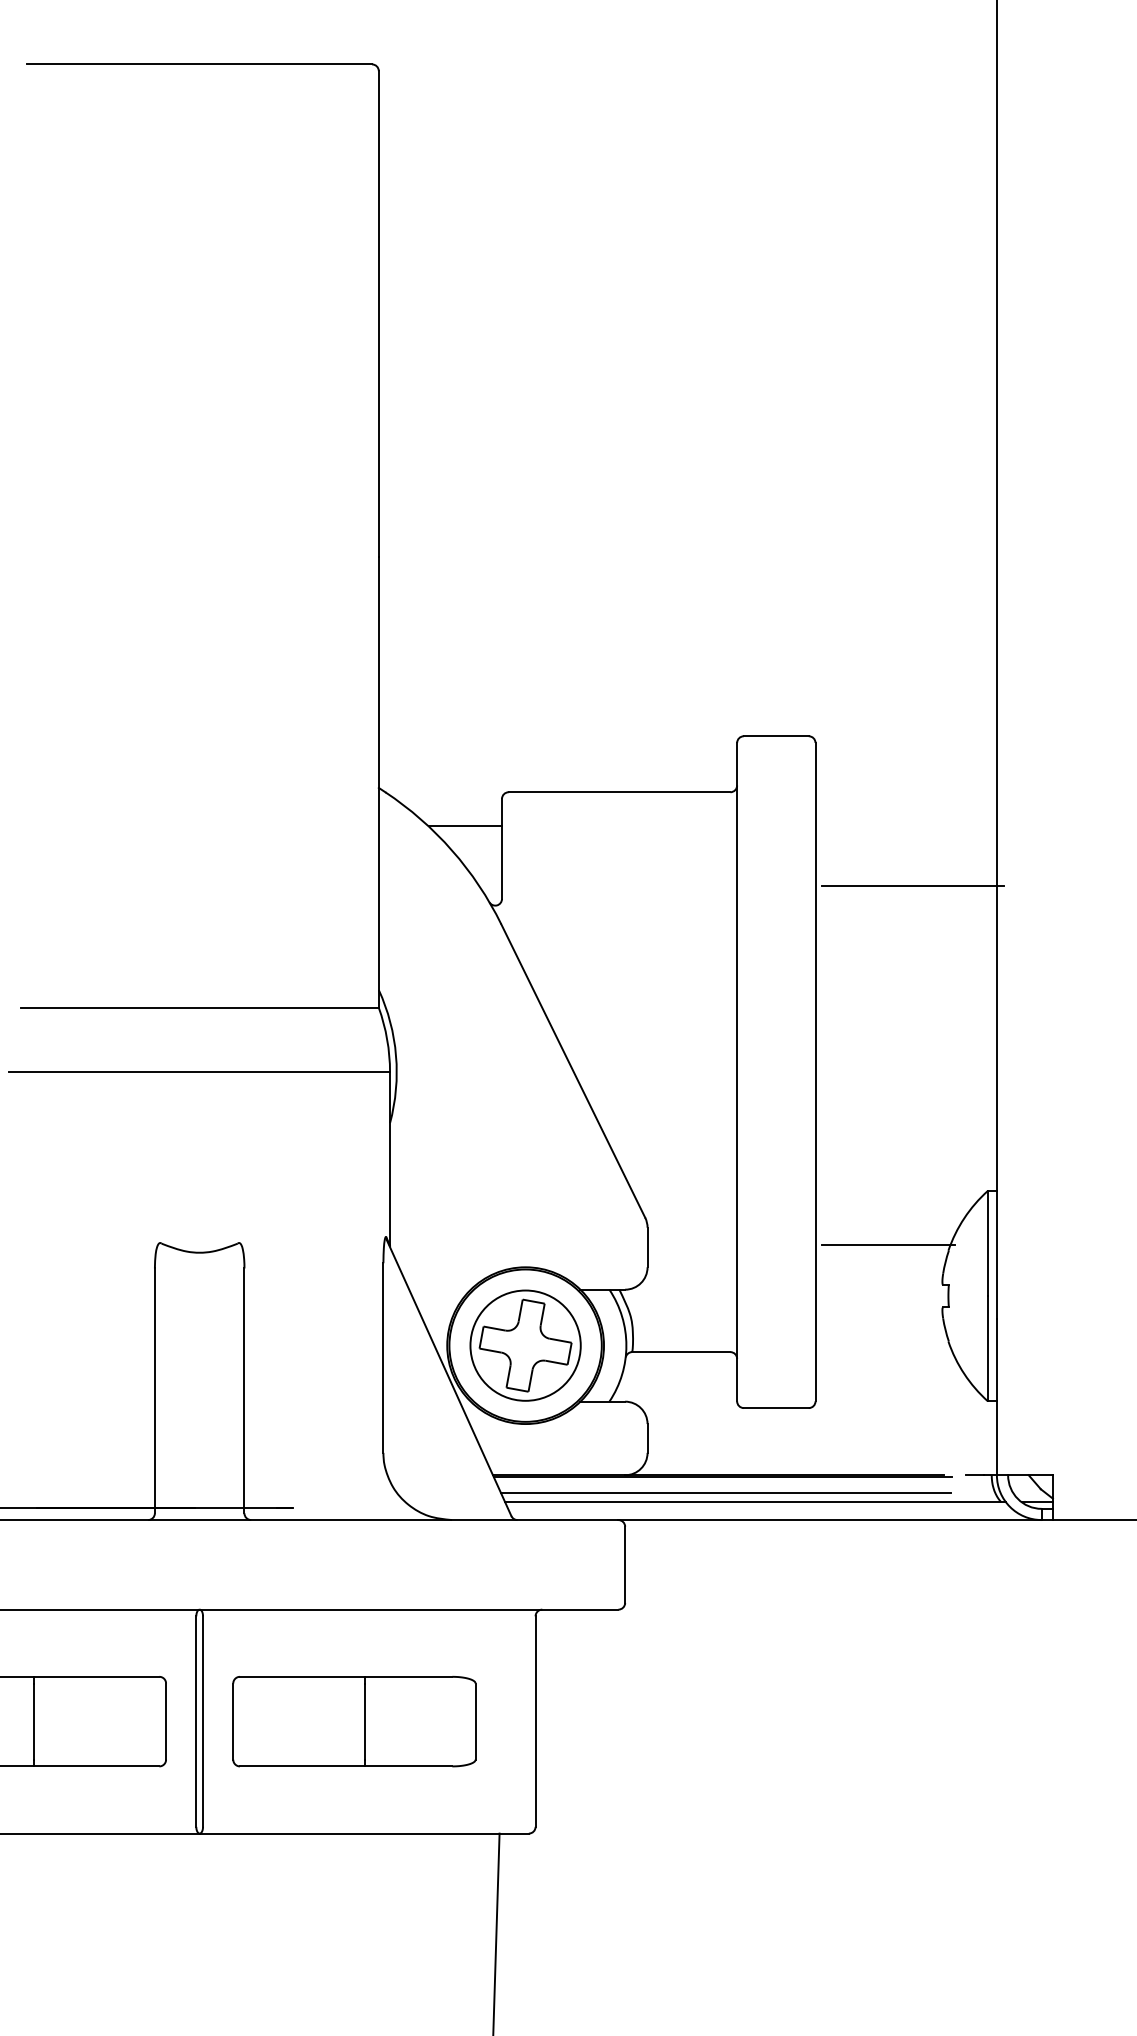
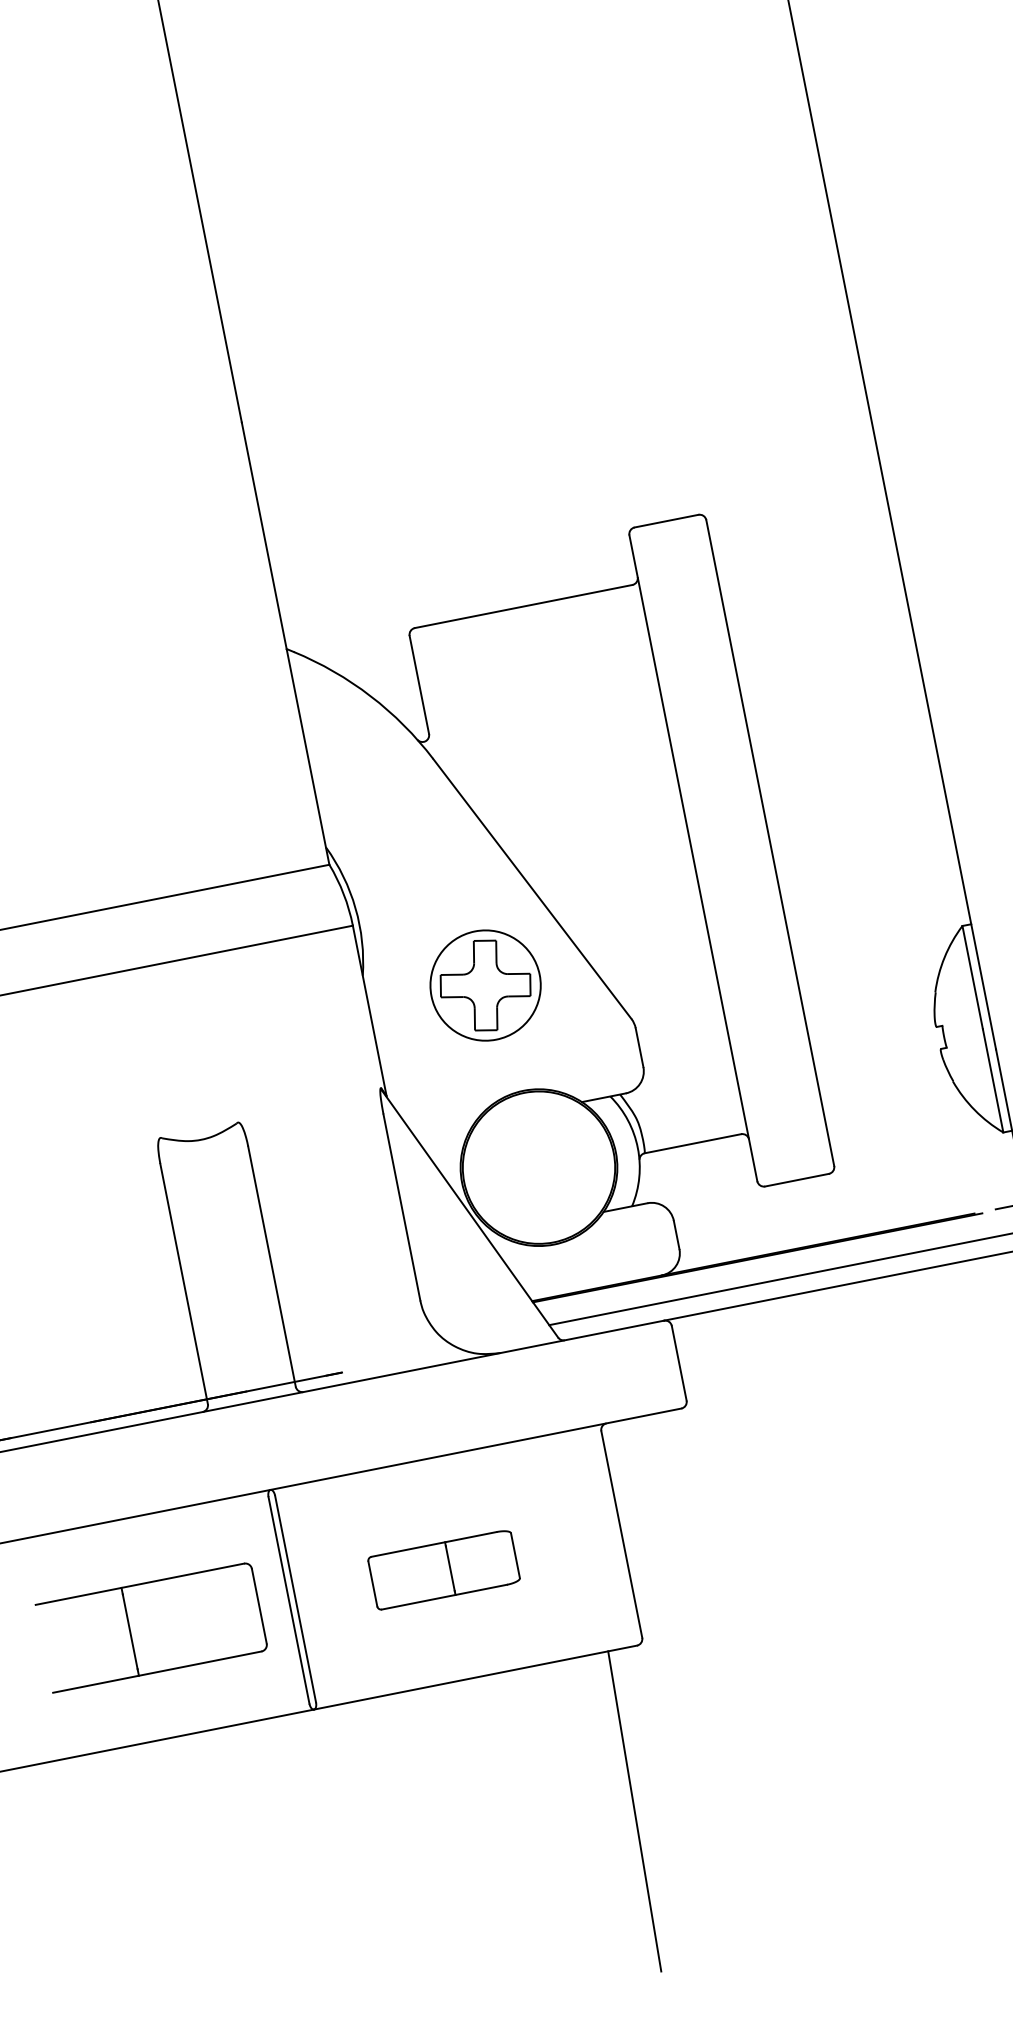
line: (465, 825) -> (378, 669), removed
line: (912, 886) -> (829, 642), removed
line: (888, 1244) -> (875, 997), removed
part: (525, 1345) -> (485, 985), moved
line: (725, 1493) -> (763, 1273), removed
part: (354, 1721) -> (444, 1569), size x0.6

